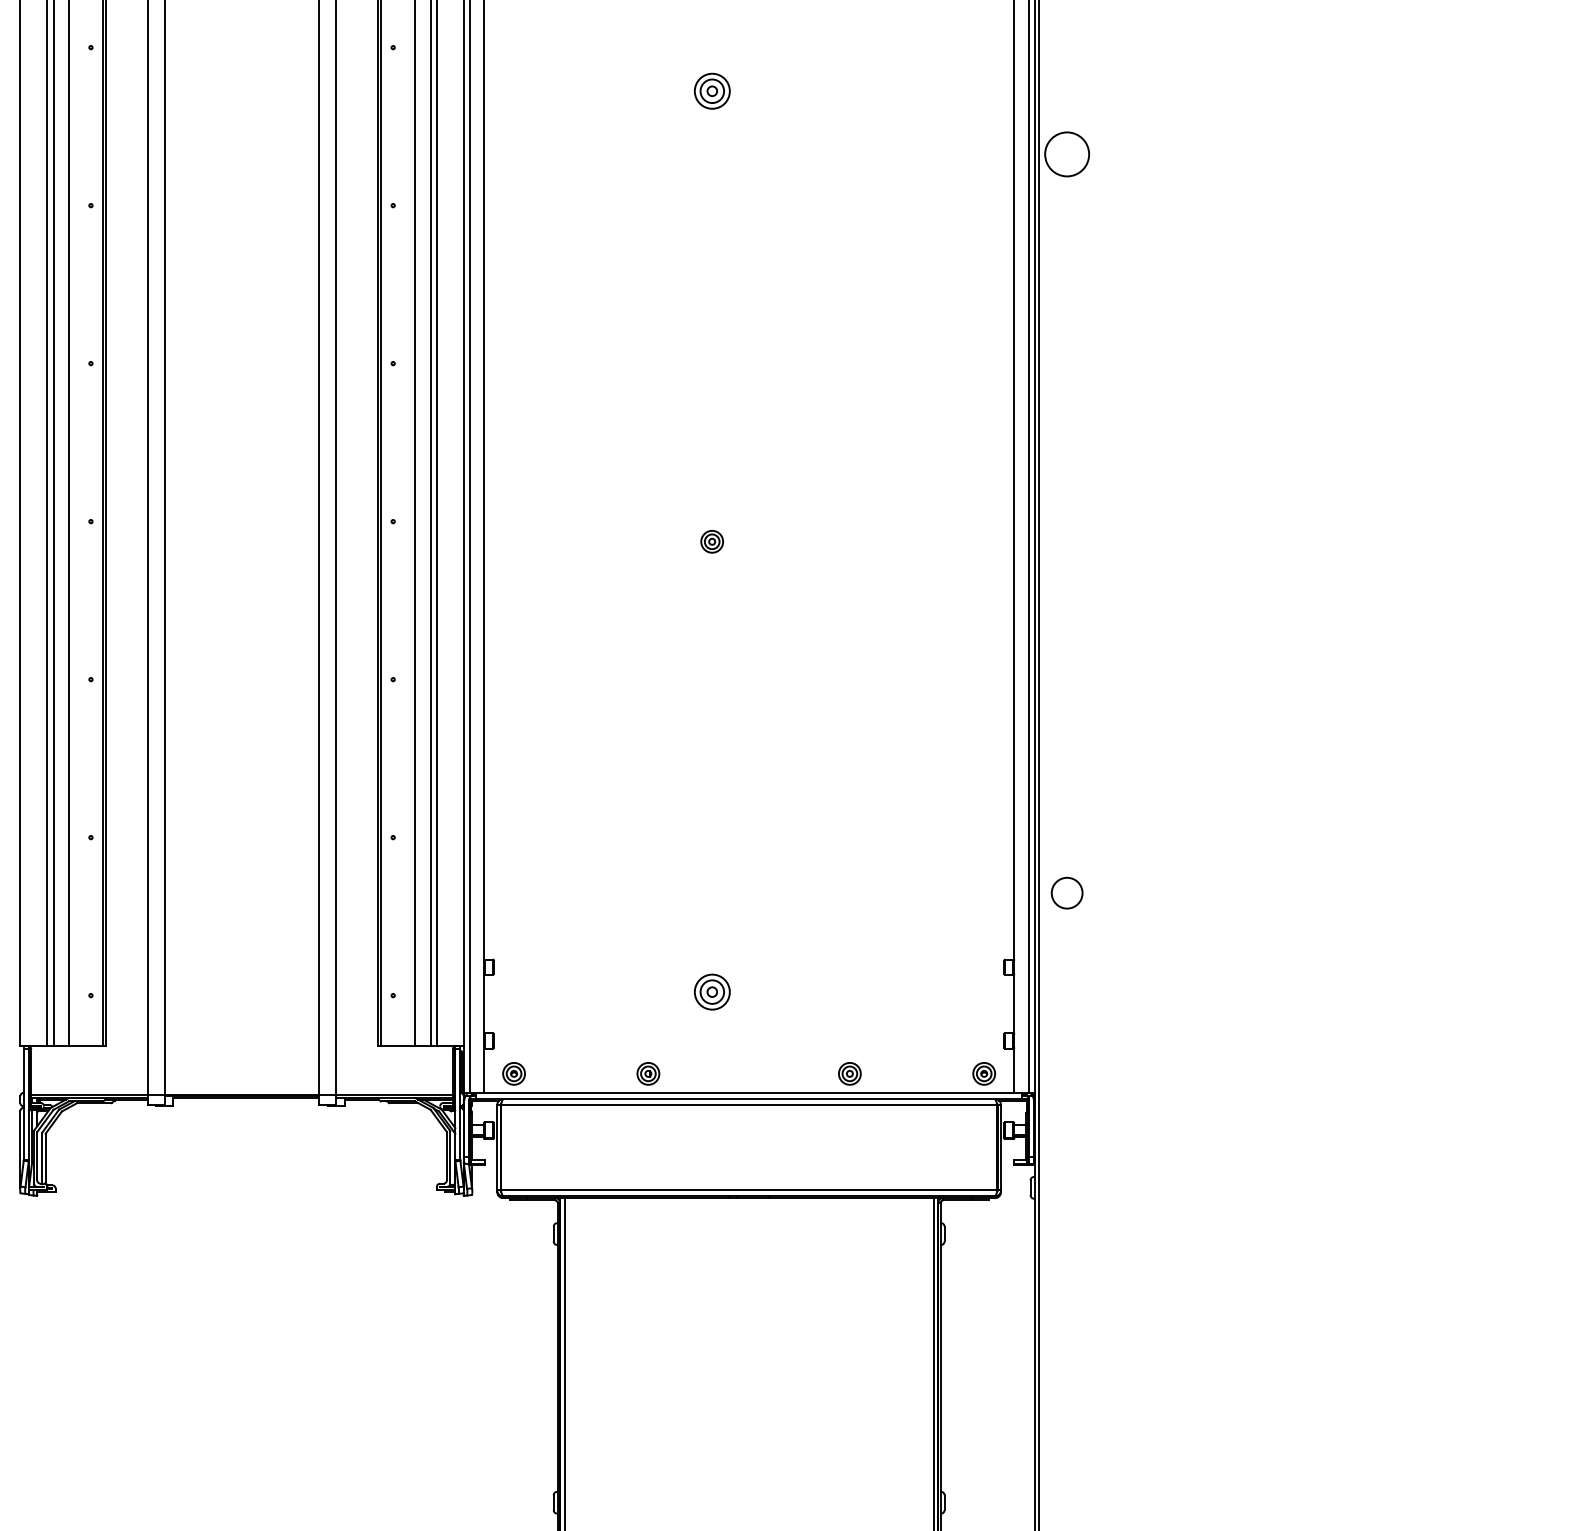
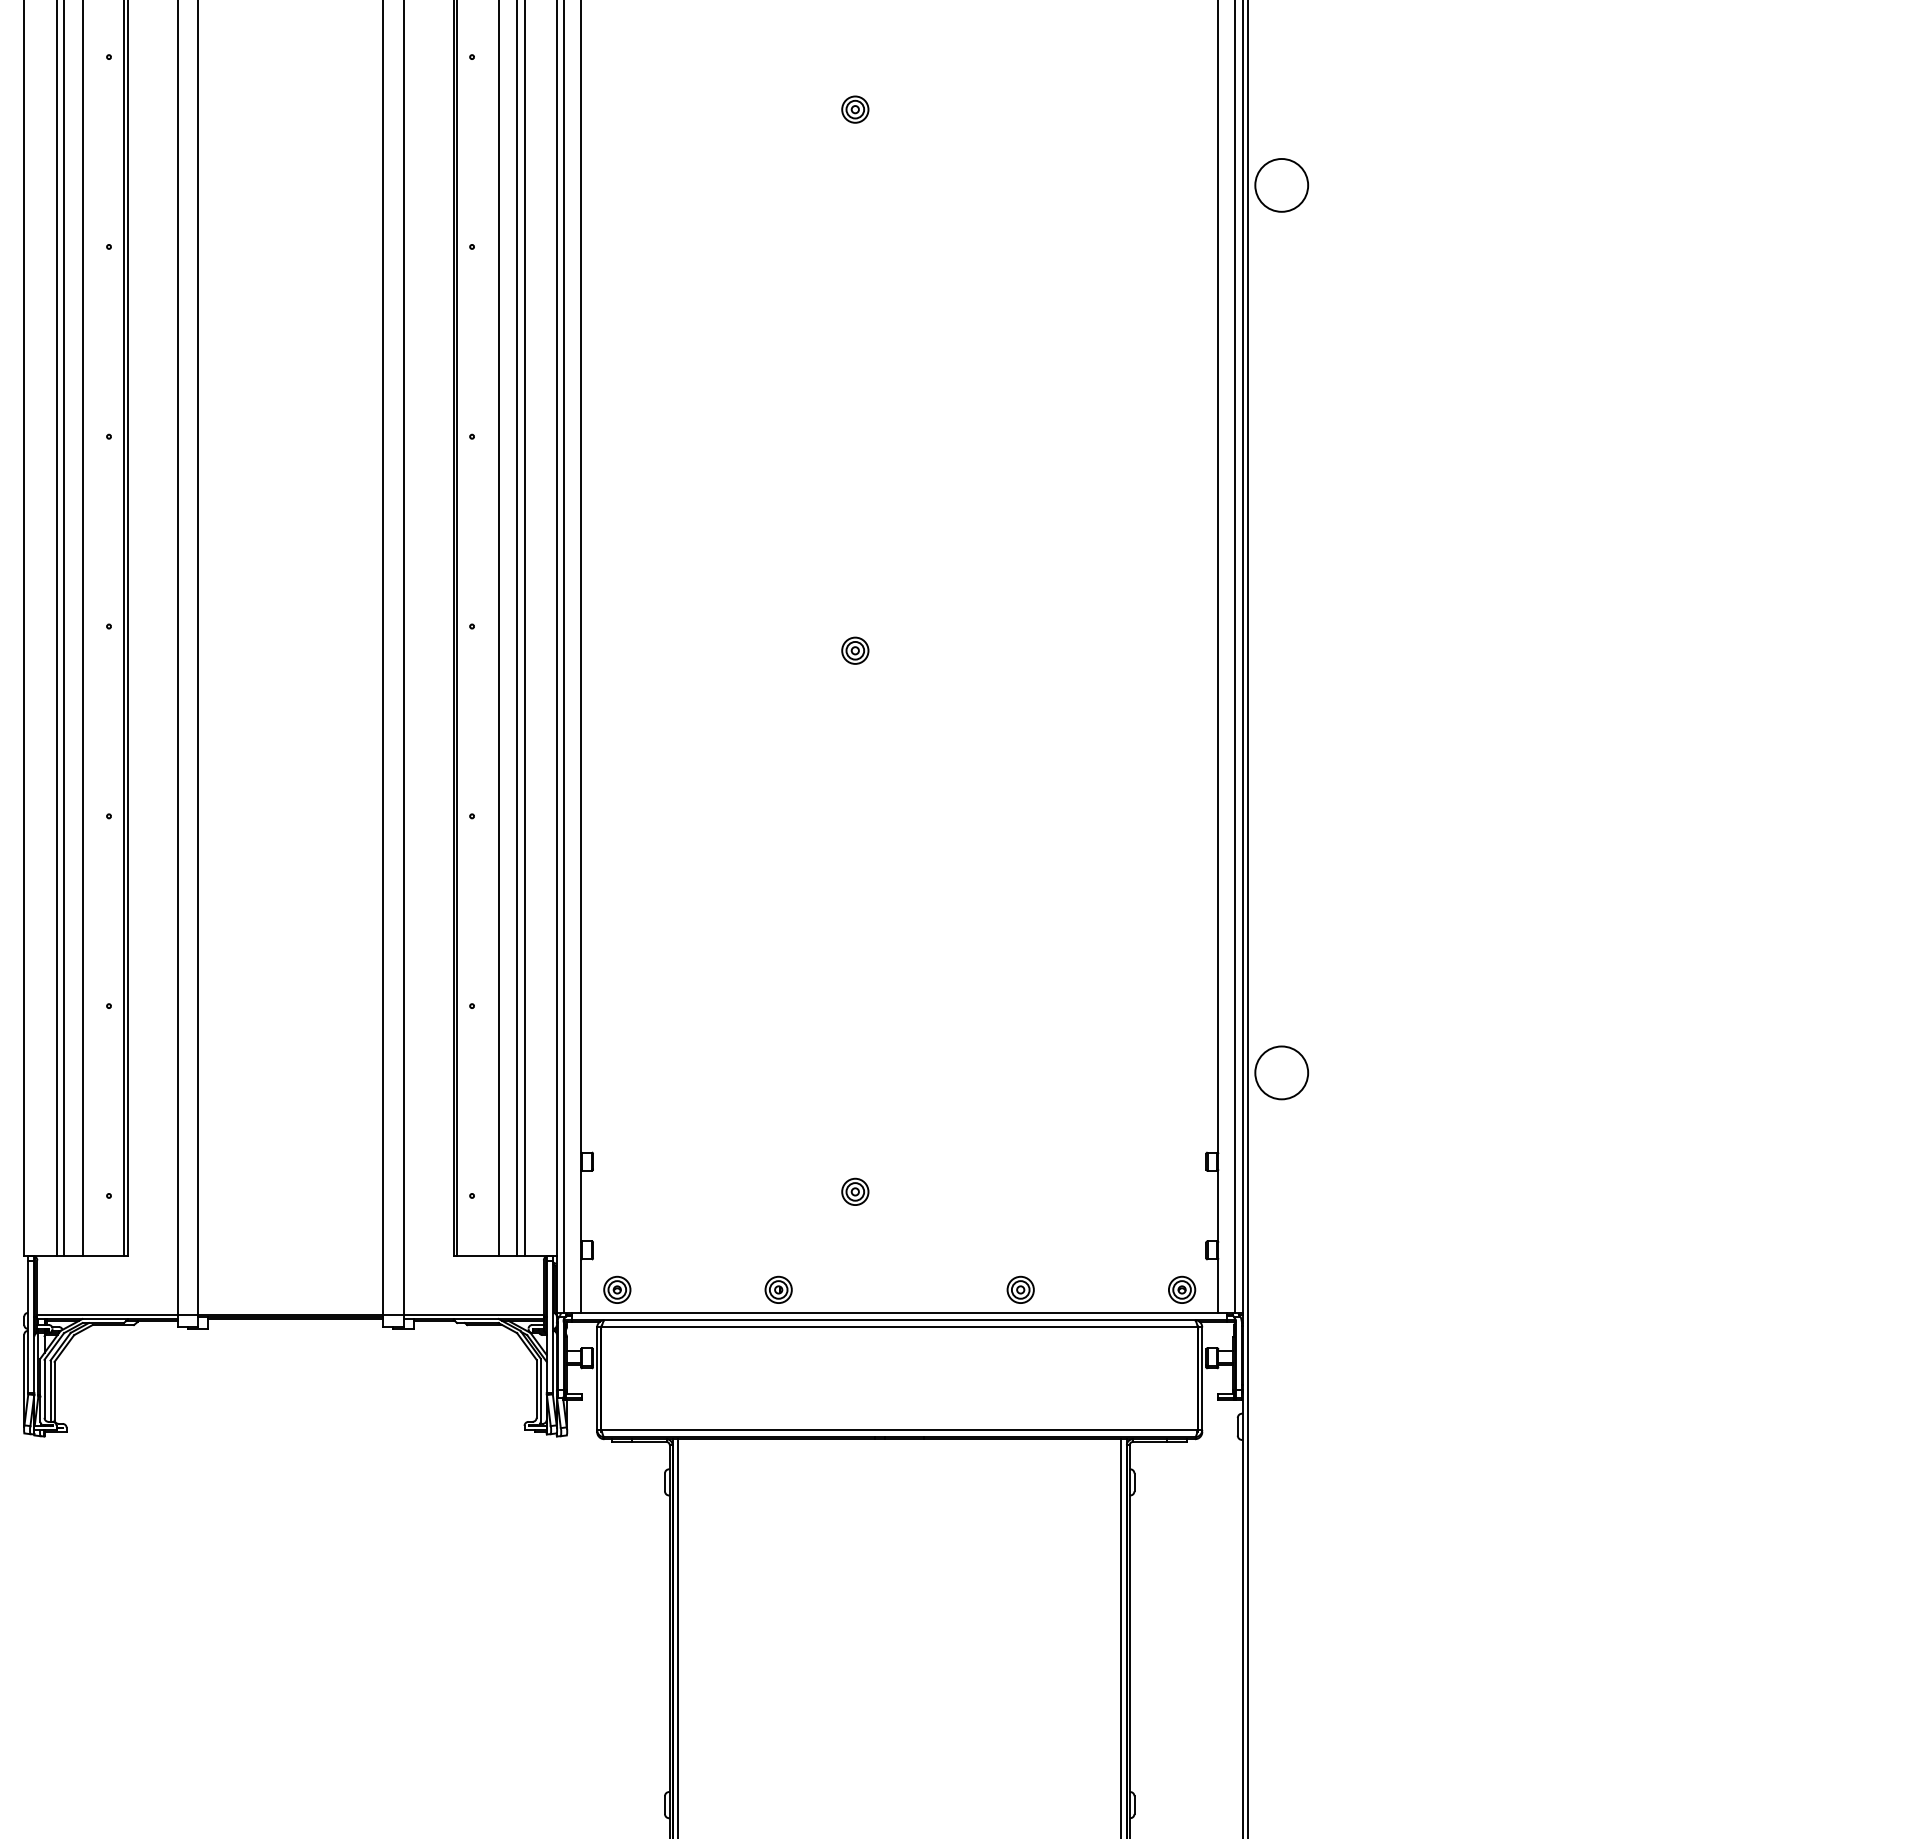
part: (711, 91) -> (854, 109), size x0.62
circle: (1067, 893) -> (1282, 1073), size x1.43
part: (711, 992) -> (854, 1192), size x0.62

